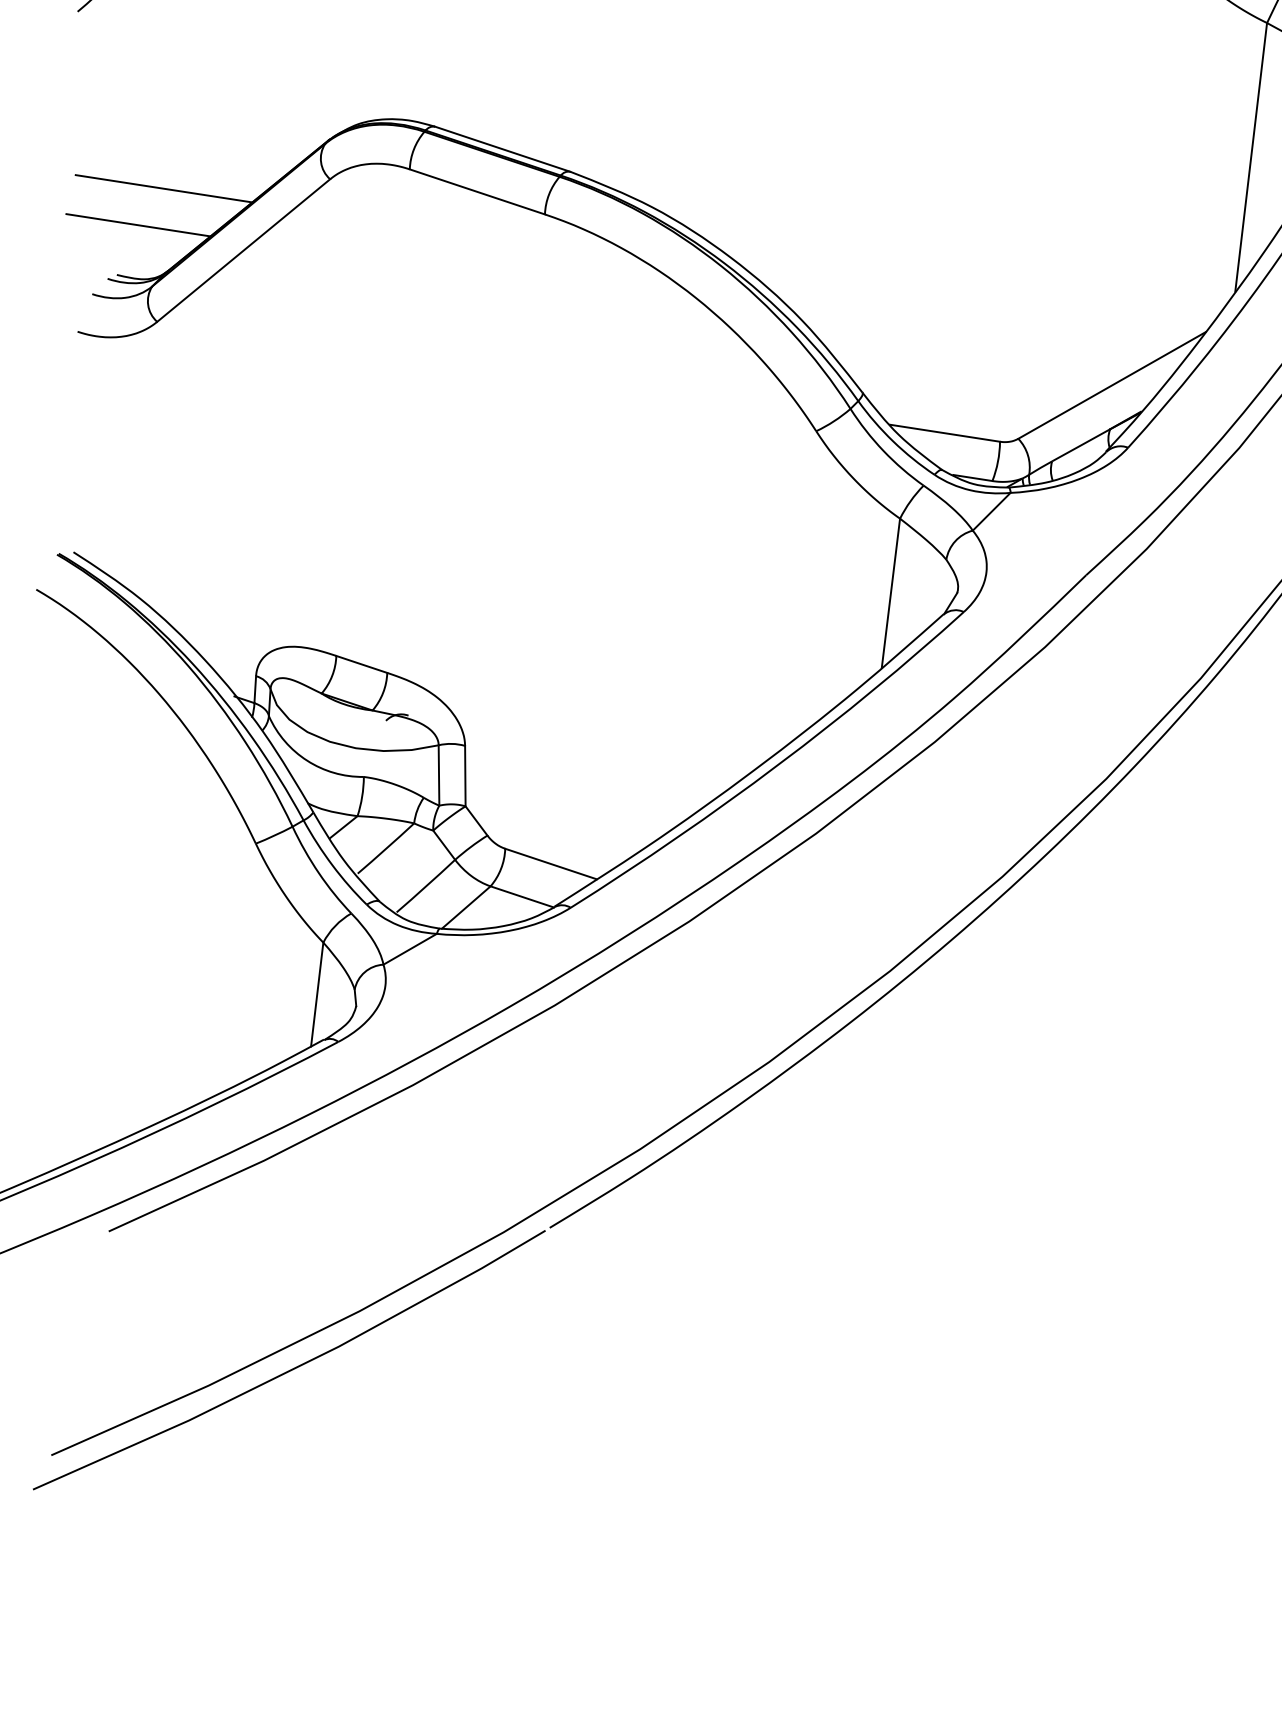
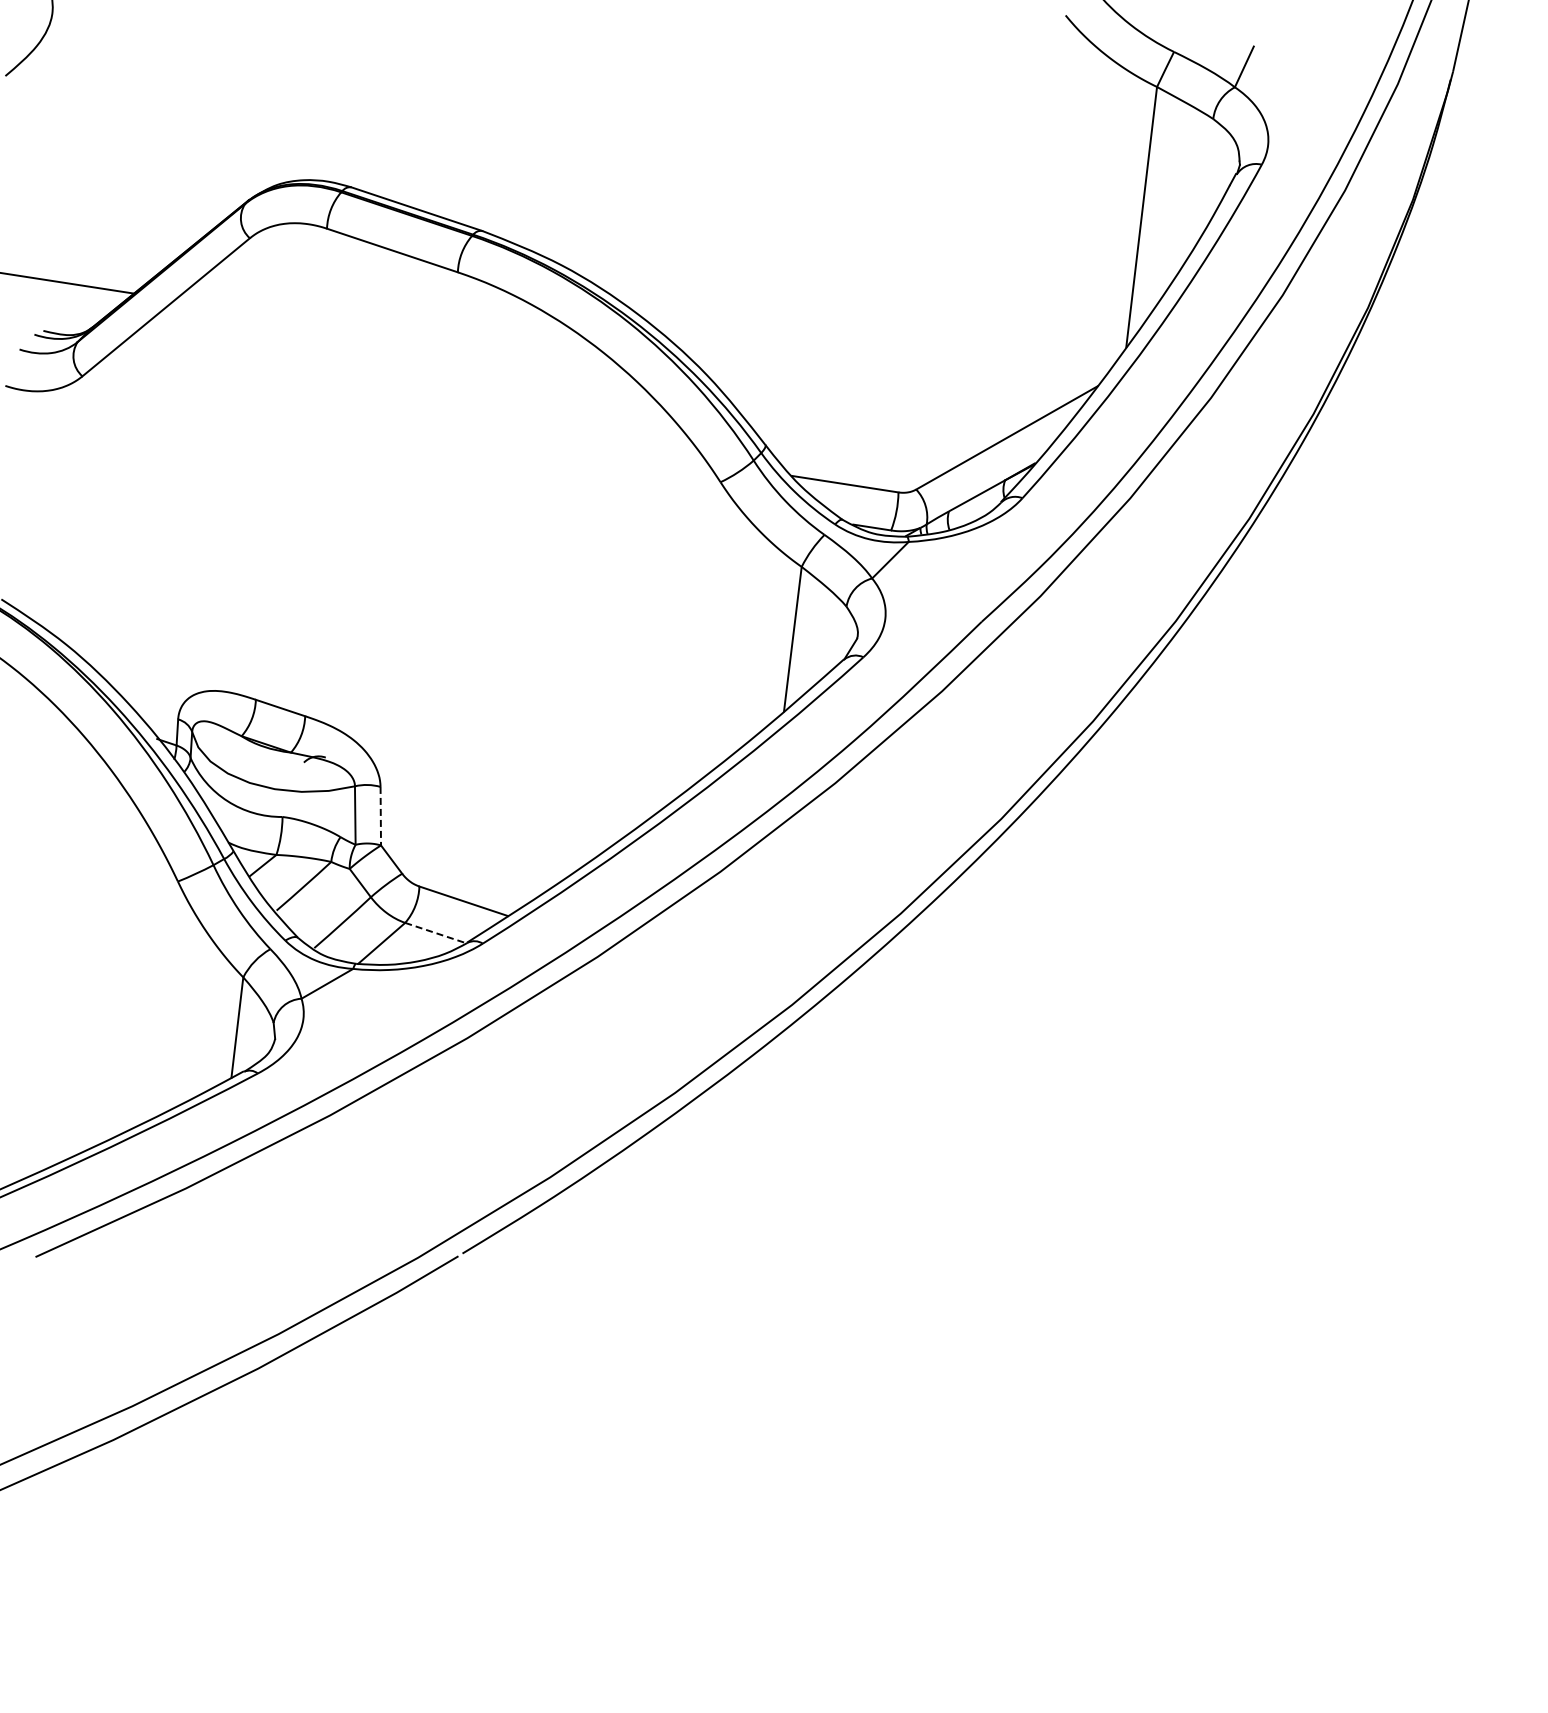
line: (163, 188) -> (88, 247), removed
line: (465, 776) -> (380, 816), solid -> dashed
line: (522, 897) -> (436, 933), solid -> dashed

